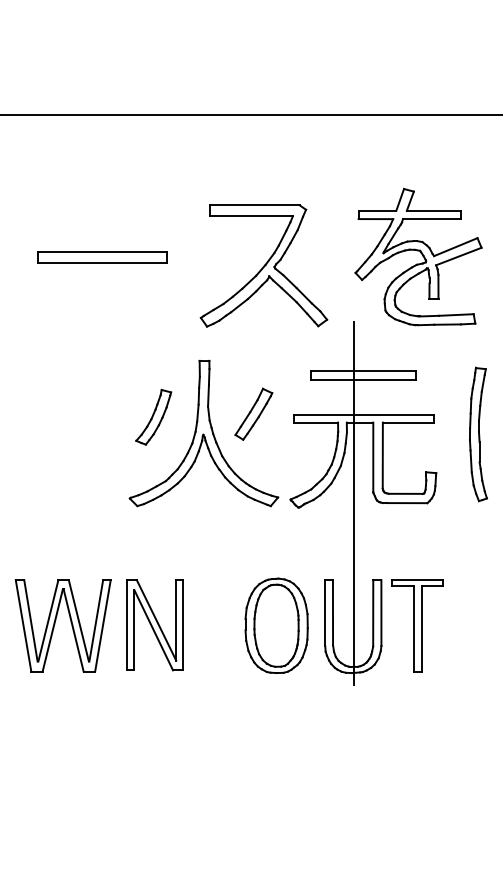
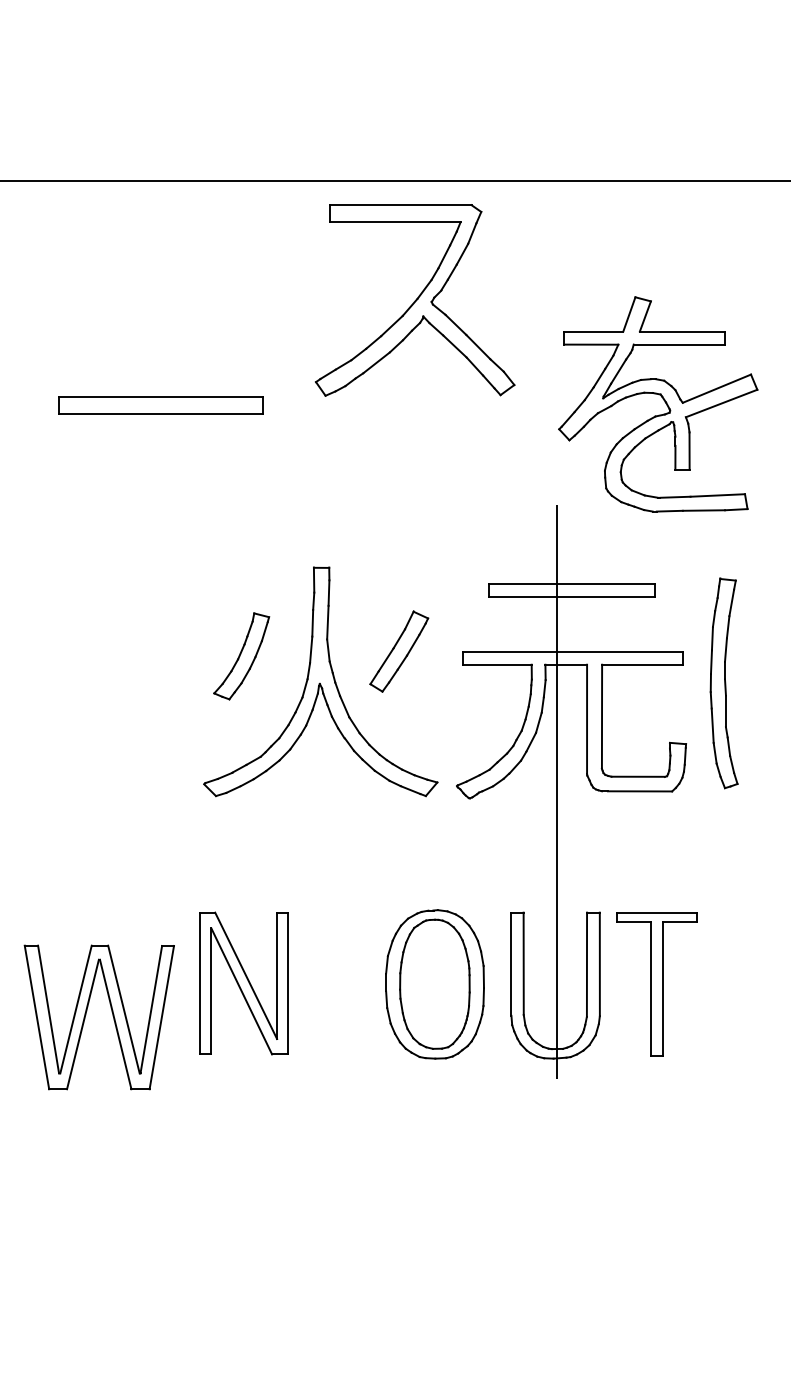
part: (263, 265) -> (414, 299), moved
part: (478, 434) -> (724, 683), moved
part: (55, 624) -> (87, 1015), moved

